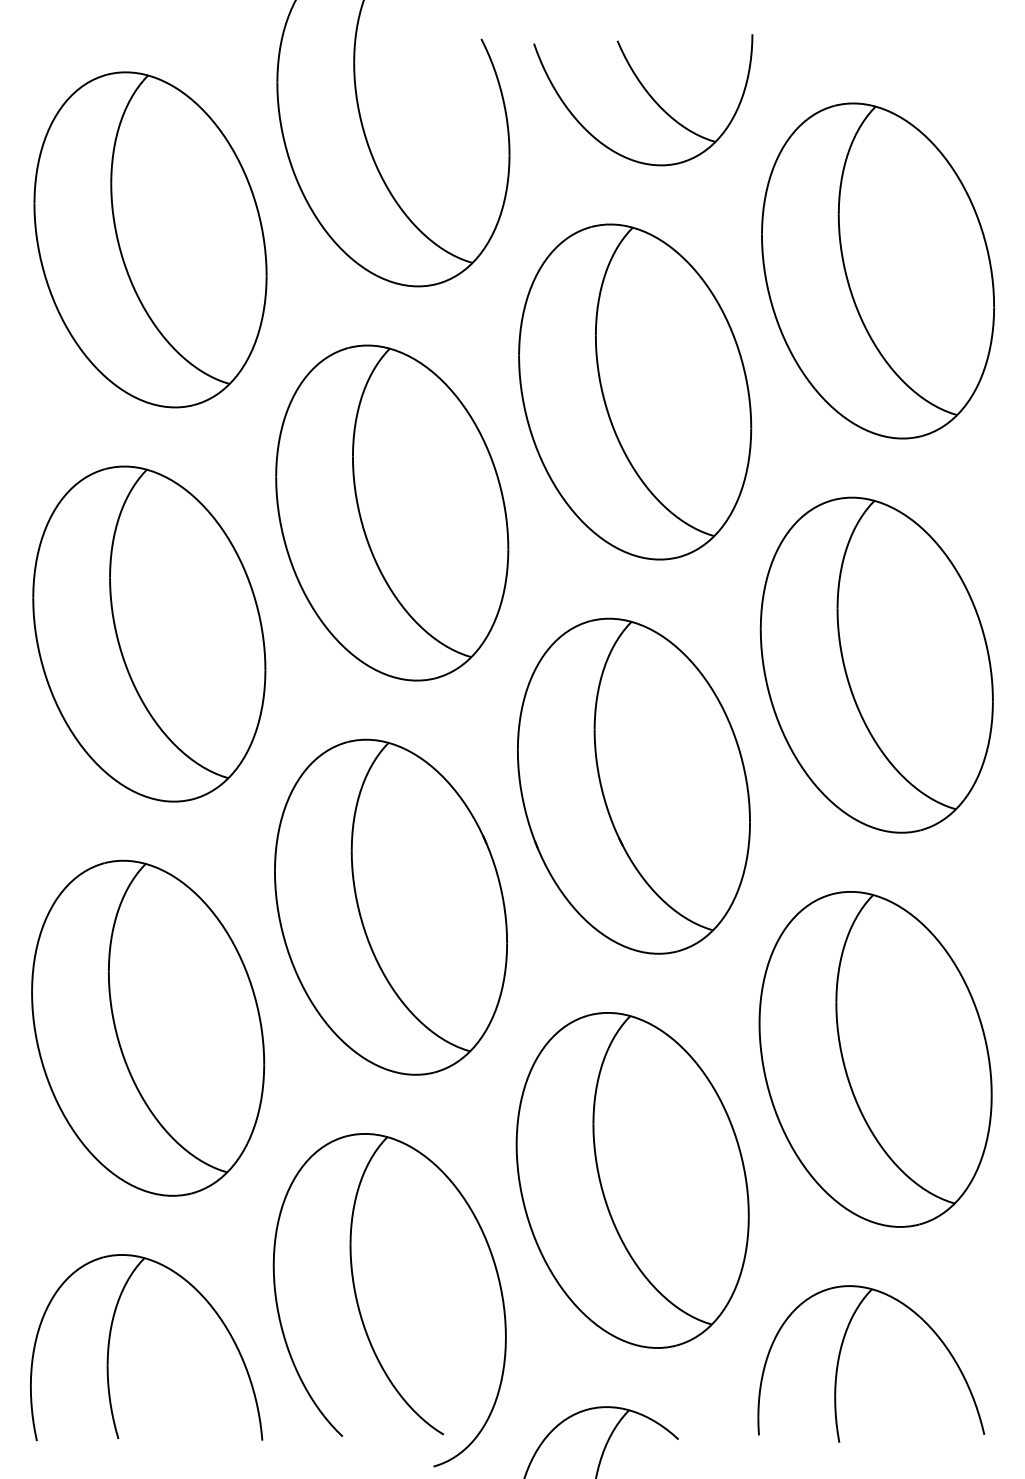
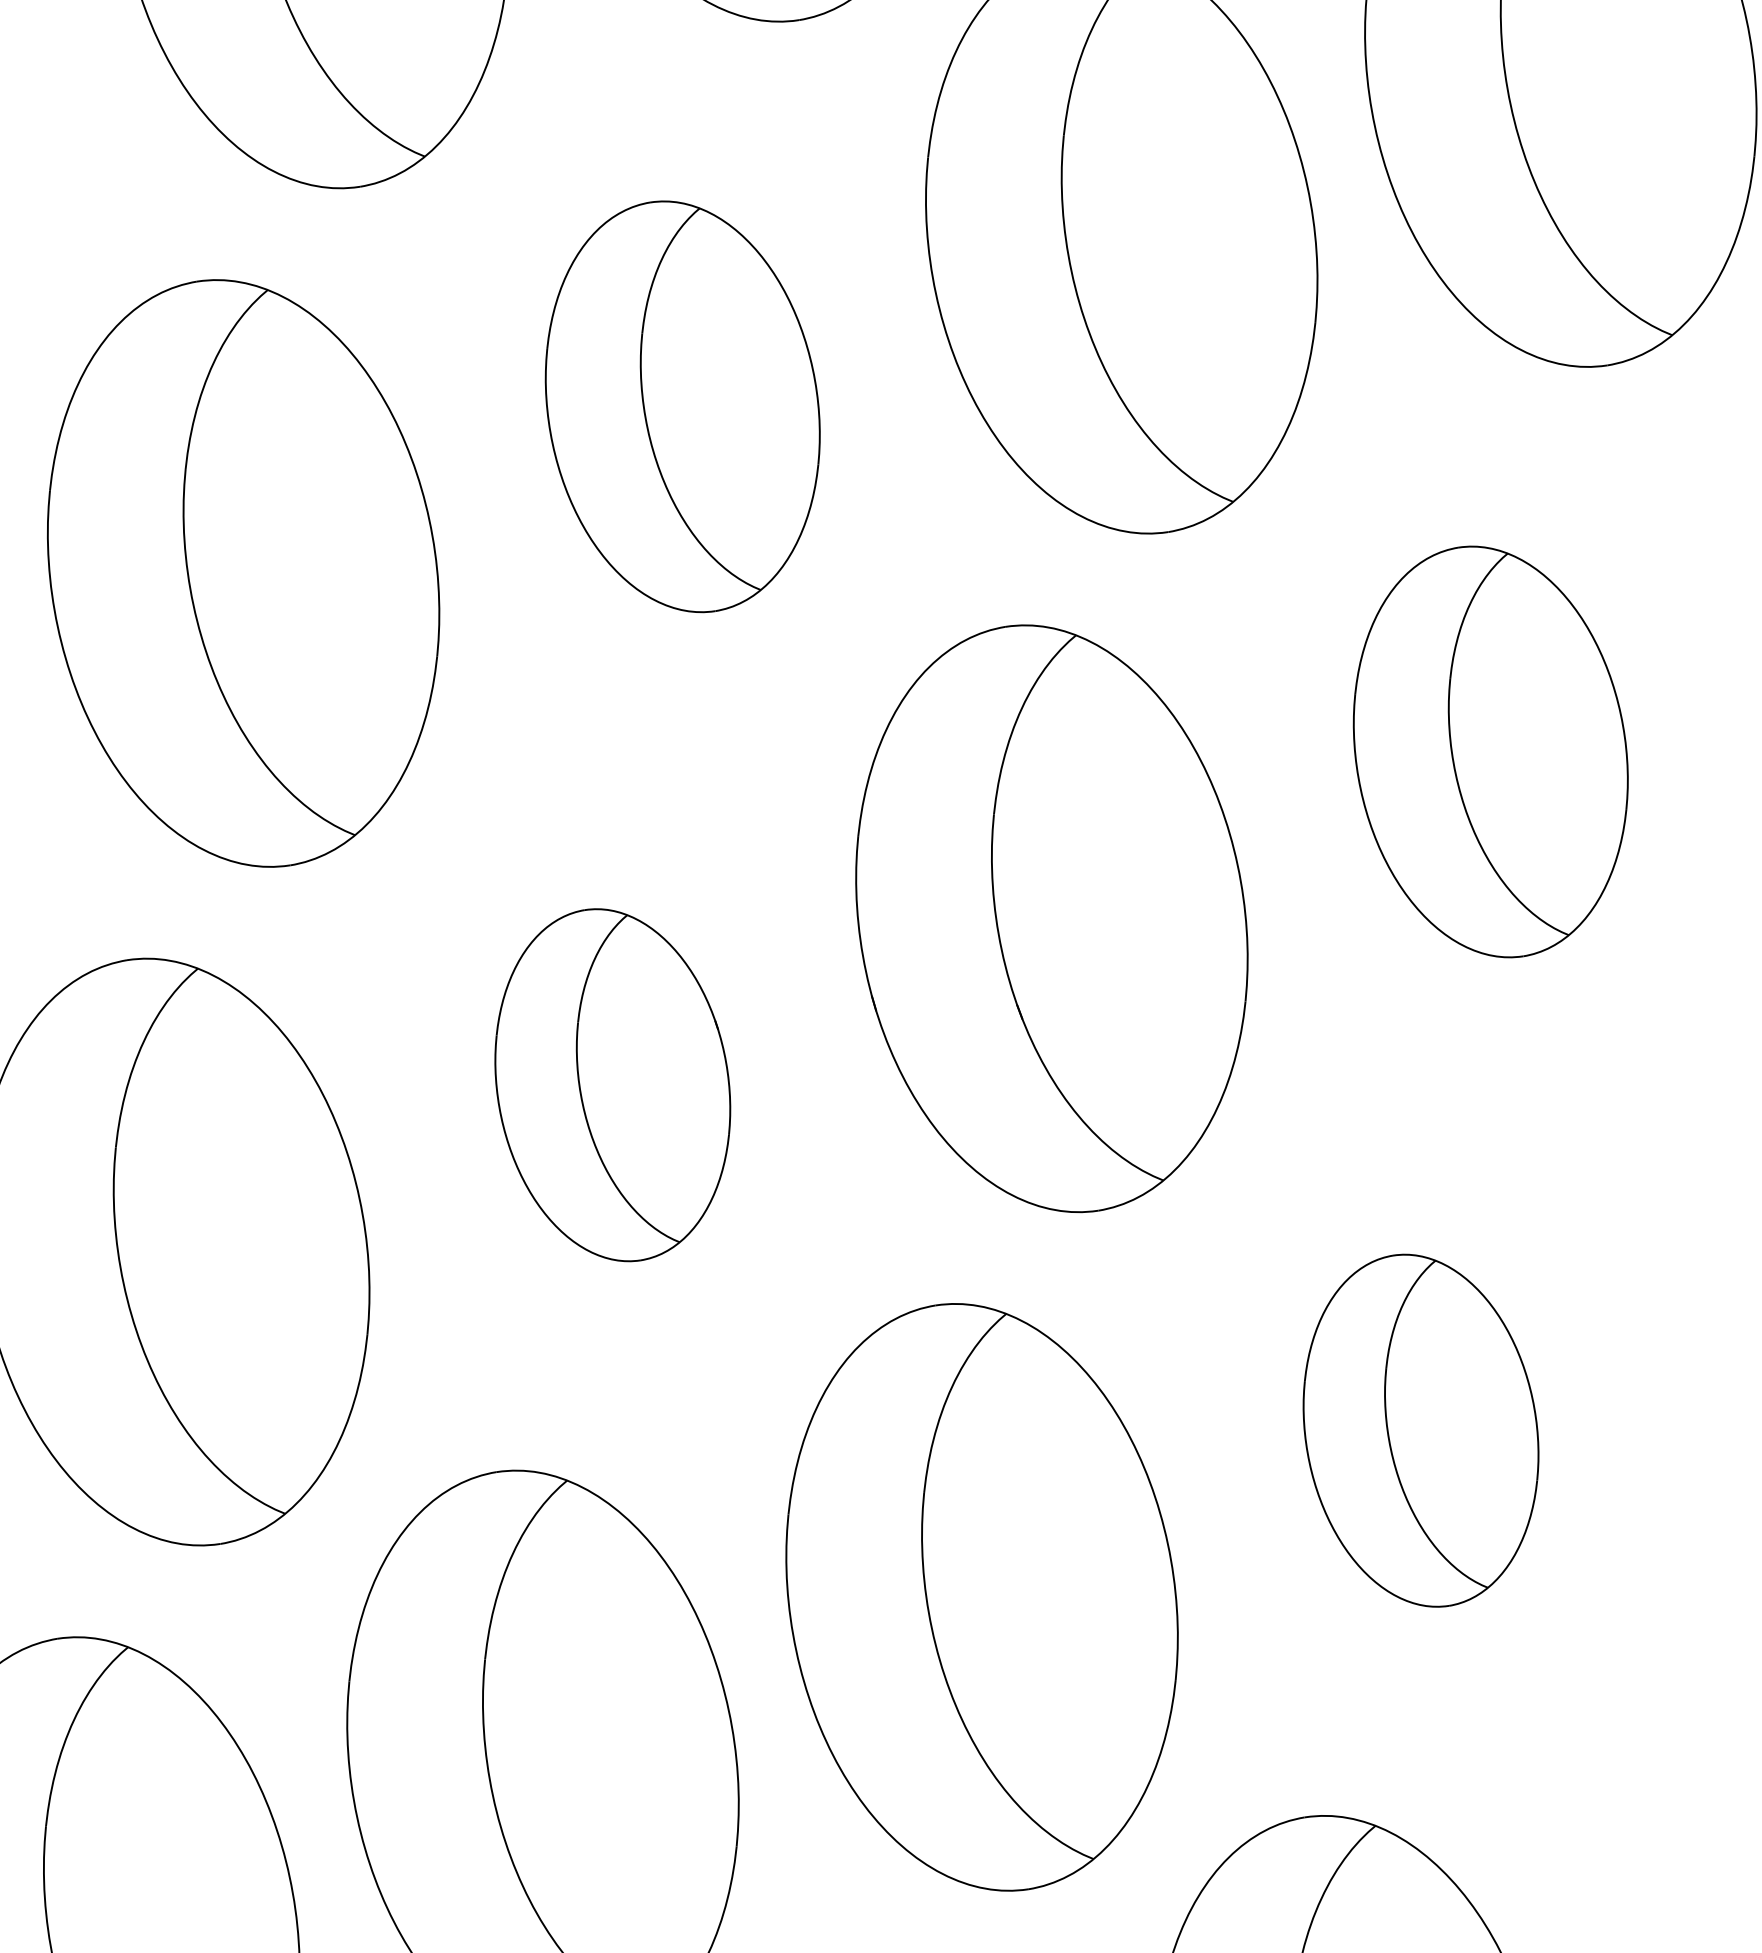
part: (392, 512) -> (683, 405), size x0.7
part: (876, 664) -> (1490, 750), size x0.7
part: (390, 906) -> (612, 1084), size x0.6
part: (875, 1059) -> (1420, 1430), size x0.6

